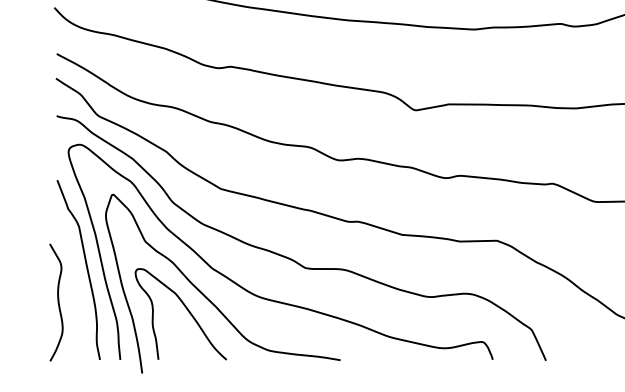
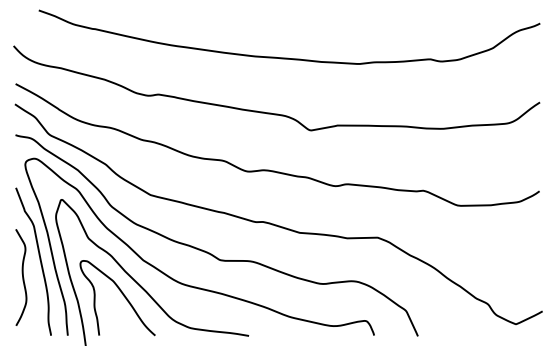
curve: (57, 302) -> (22, 277), moved

